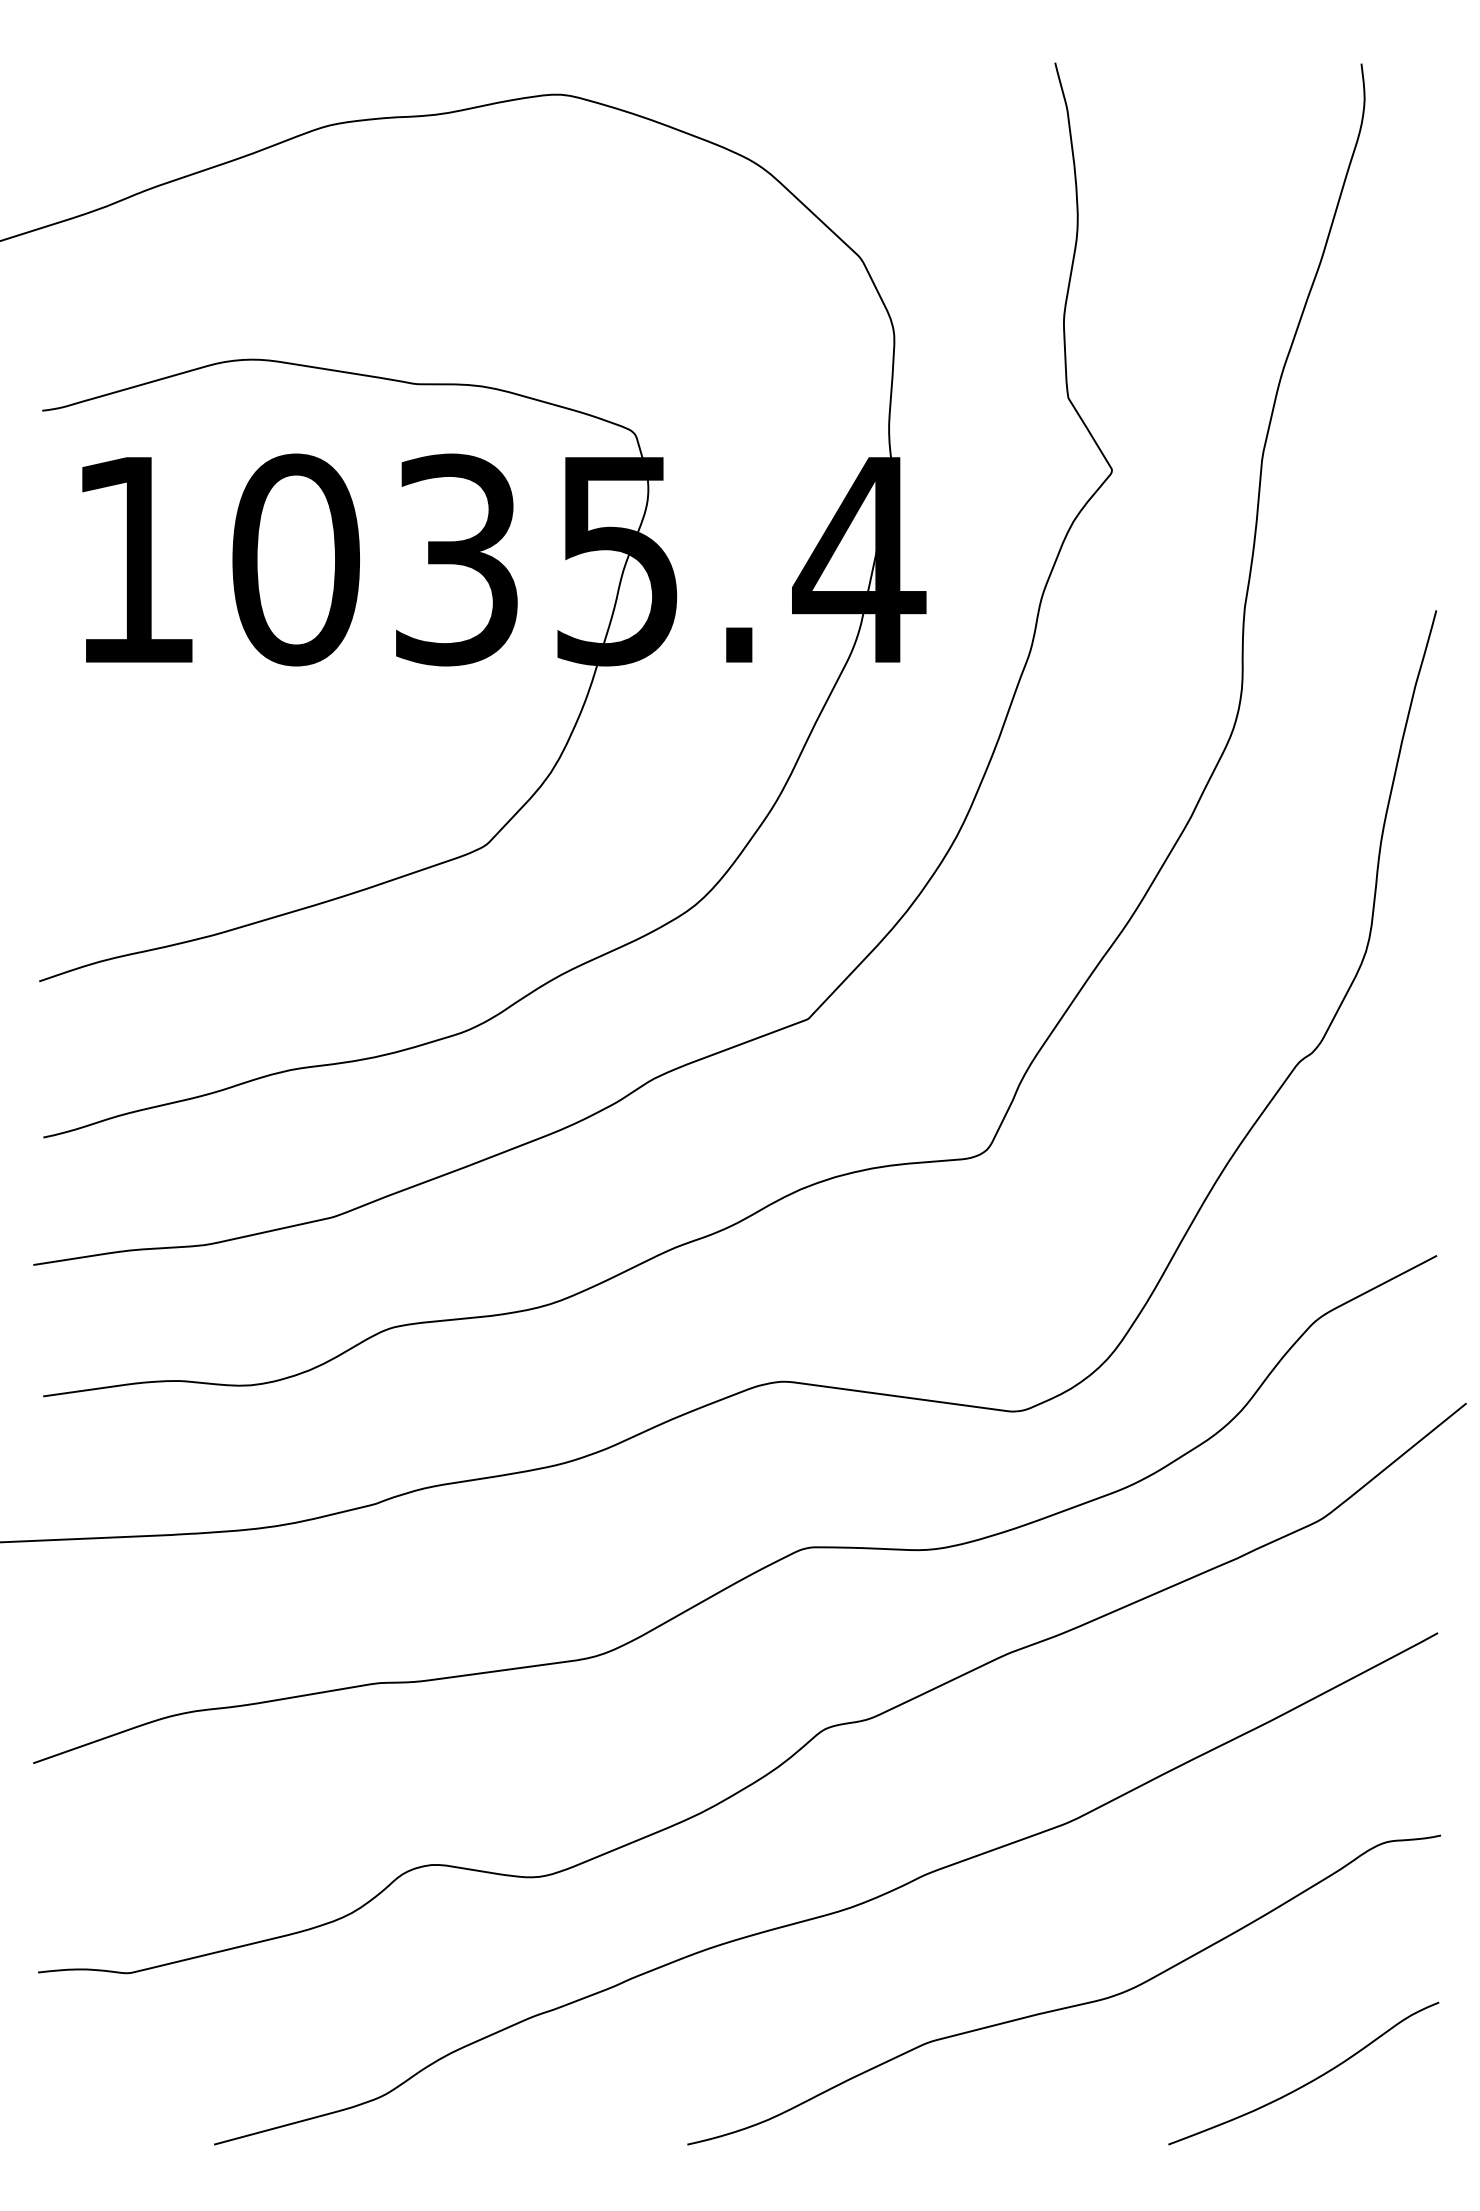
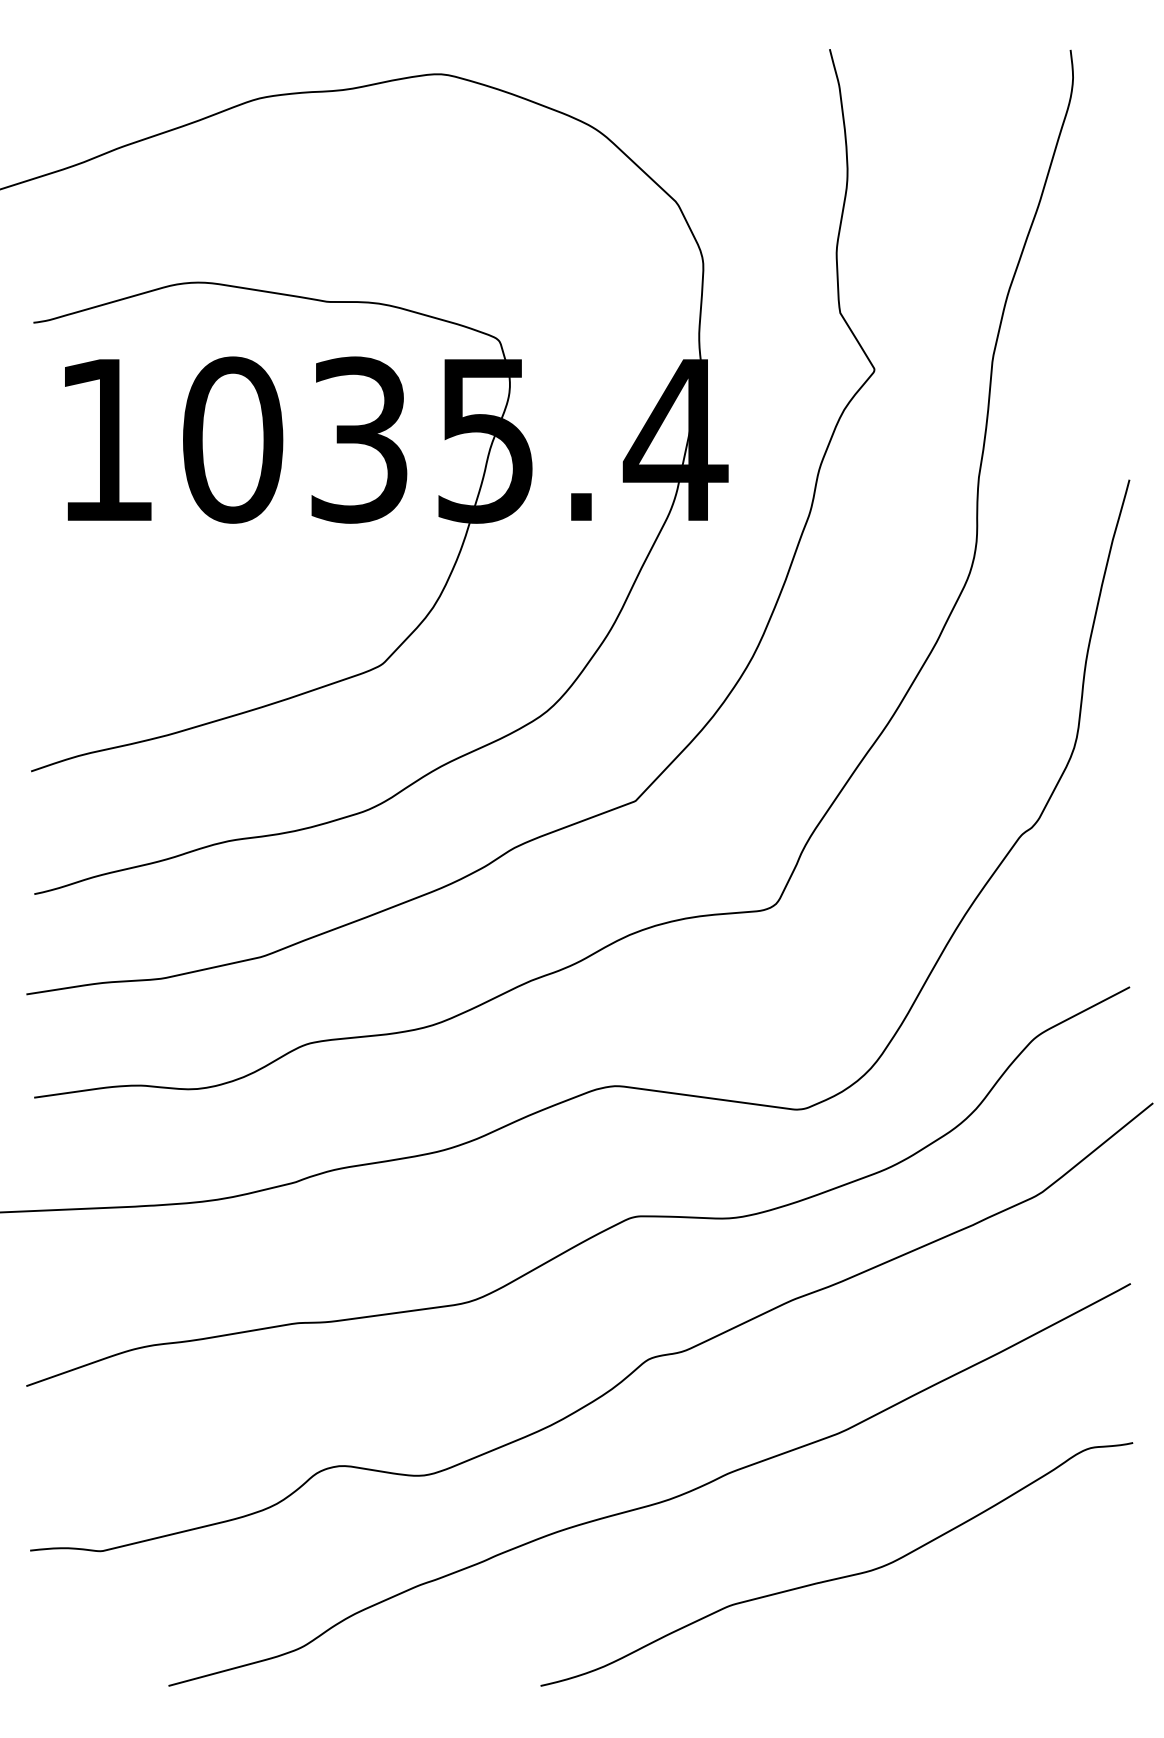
curve: (1307, 2082) -> (1028, 1637), removed

